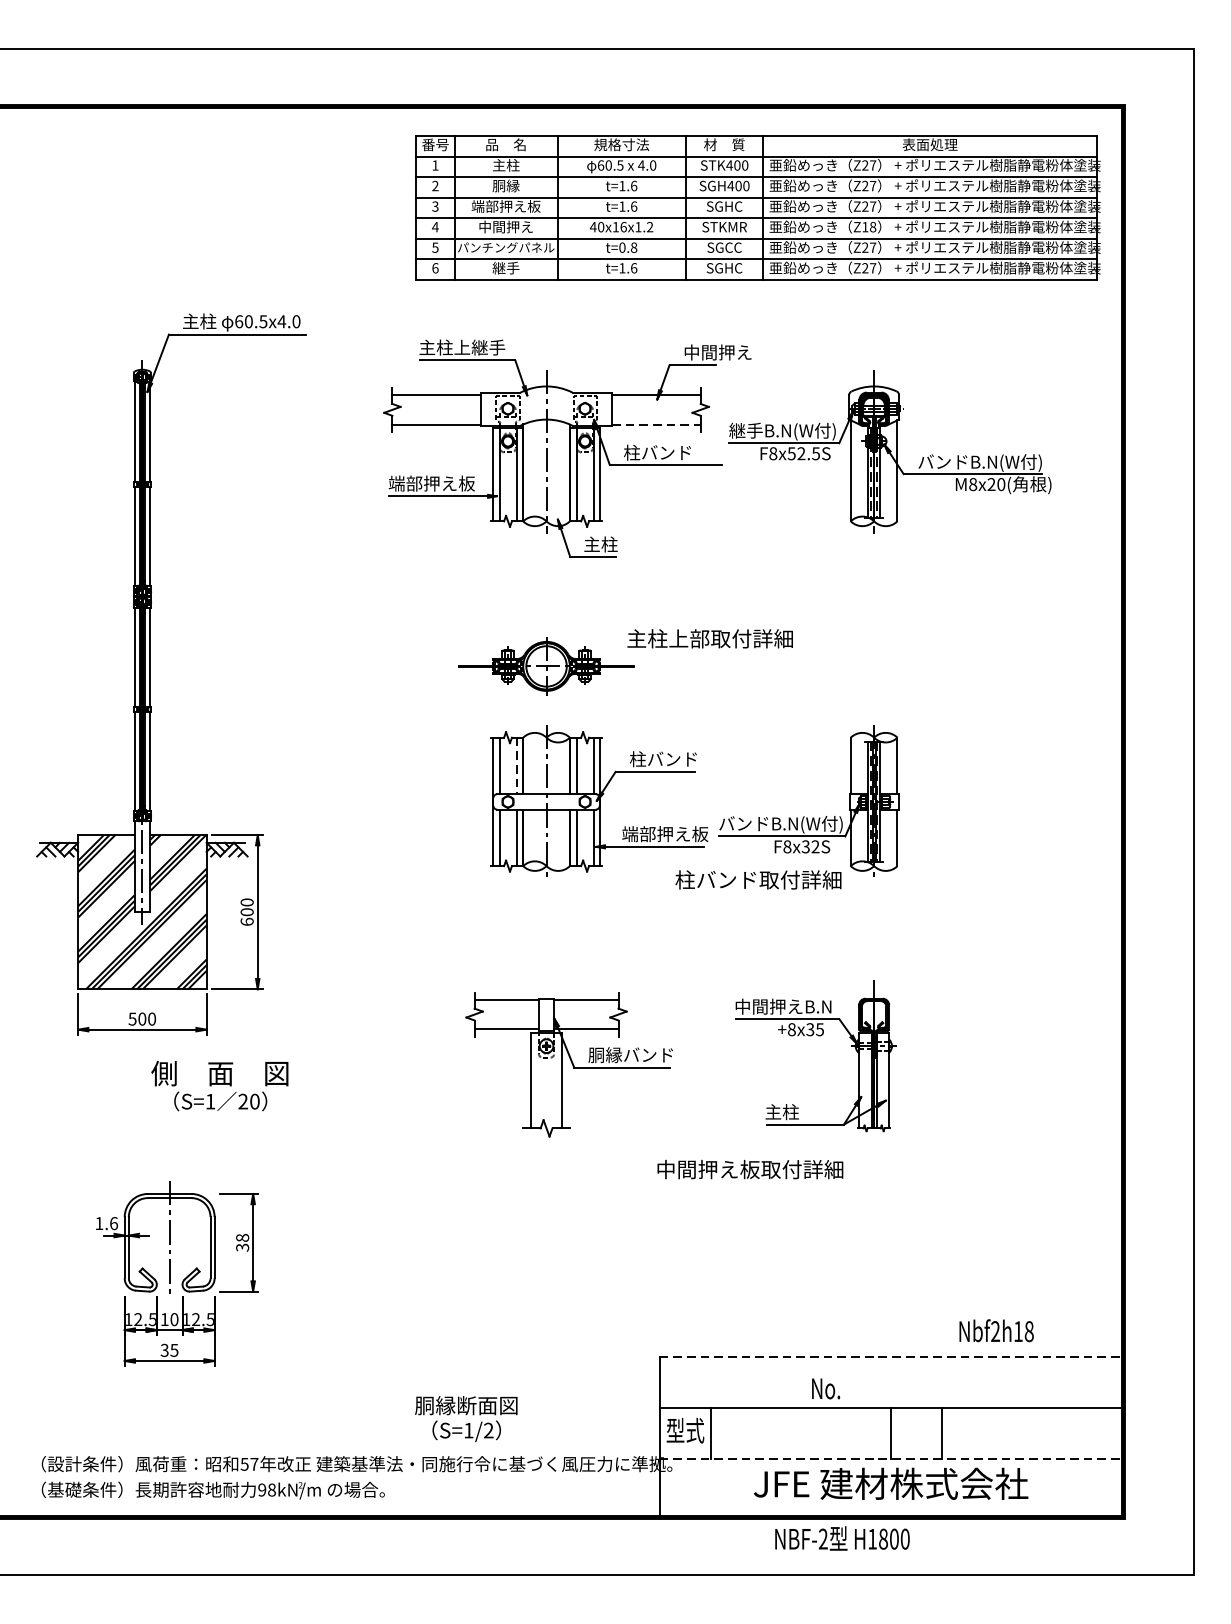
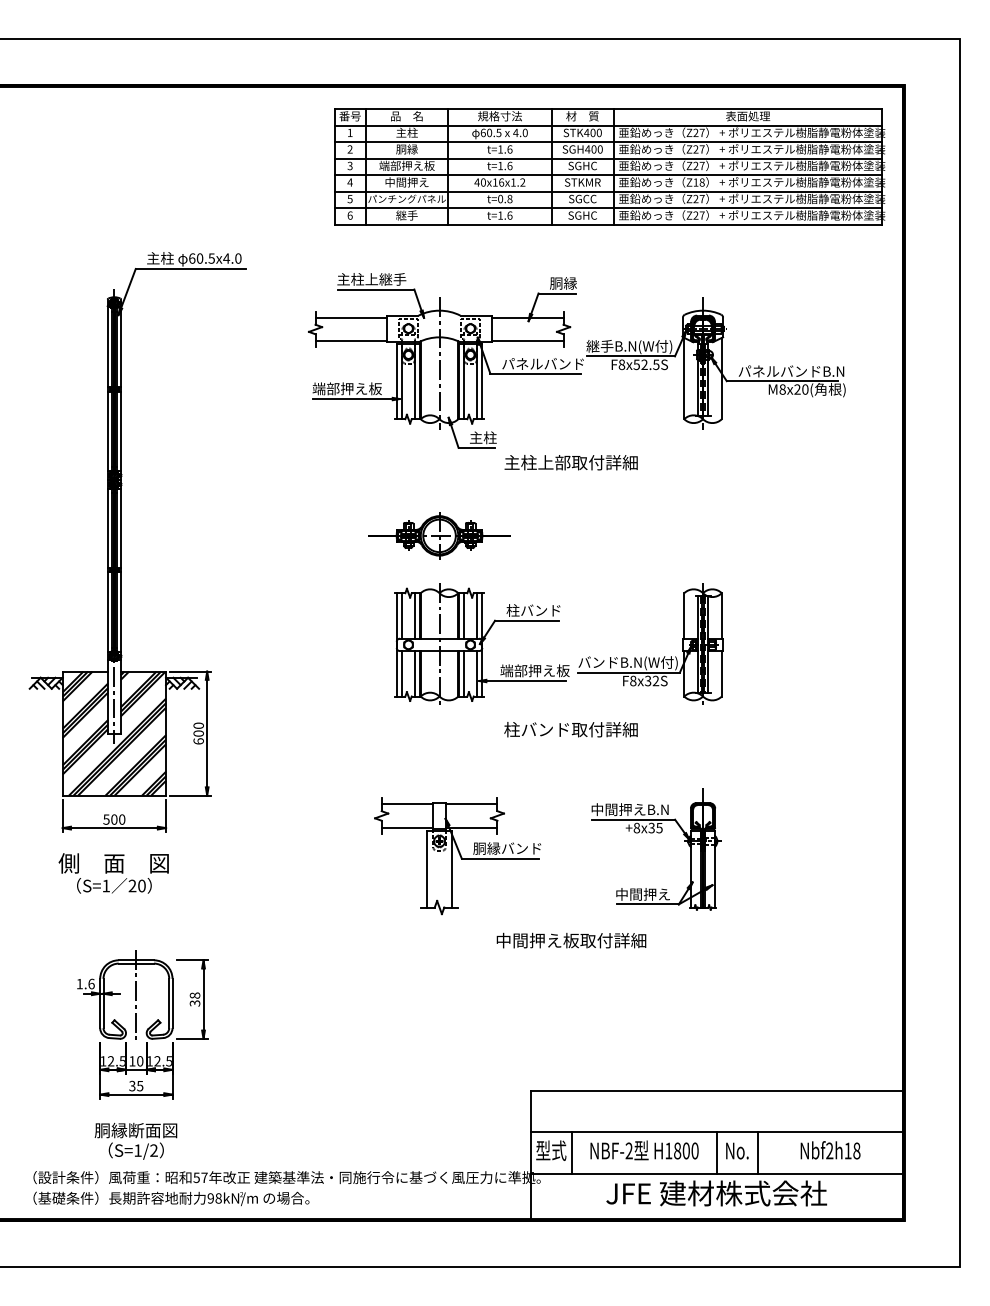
text: (718, 351) -> (577, 282), 中間押え -> 胴縁
line: (655, 424) -> (527, 341), dashed -> solid
text: (674, 452) -> (542, 363), 柱バンド -> パネルバンド
text: (990, 463) -> (796, 372), バンドB.N(W付) -> パネルバンドB.N
text: (709, 638) -> (570, 462), moved
line: (516, 765) -> (415, 615), dashed -> solid
text: (757, 879) -> (570, 729), moved
text: (219, 1086) -> (113, 873), moved
text: (798, 1112) -> (642, 894), 主柱 -> 中間押え
text: (750, 1169) -> (571, 940), moved
text: (996, 1330) -> (830, 1150), moved
line: (892, 1357) -> (717, 1091), dashed -> solid
text: (826, 1388) -> (737, 1150), moved
text: (465, 1418) -> (135, 1140), moved
line: (892, 1459) -> (717, 1173), dashed -> solid
text: (842, 1538) -> (644, 1150), moved

